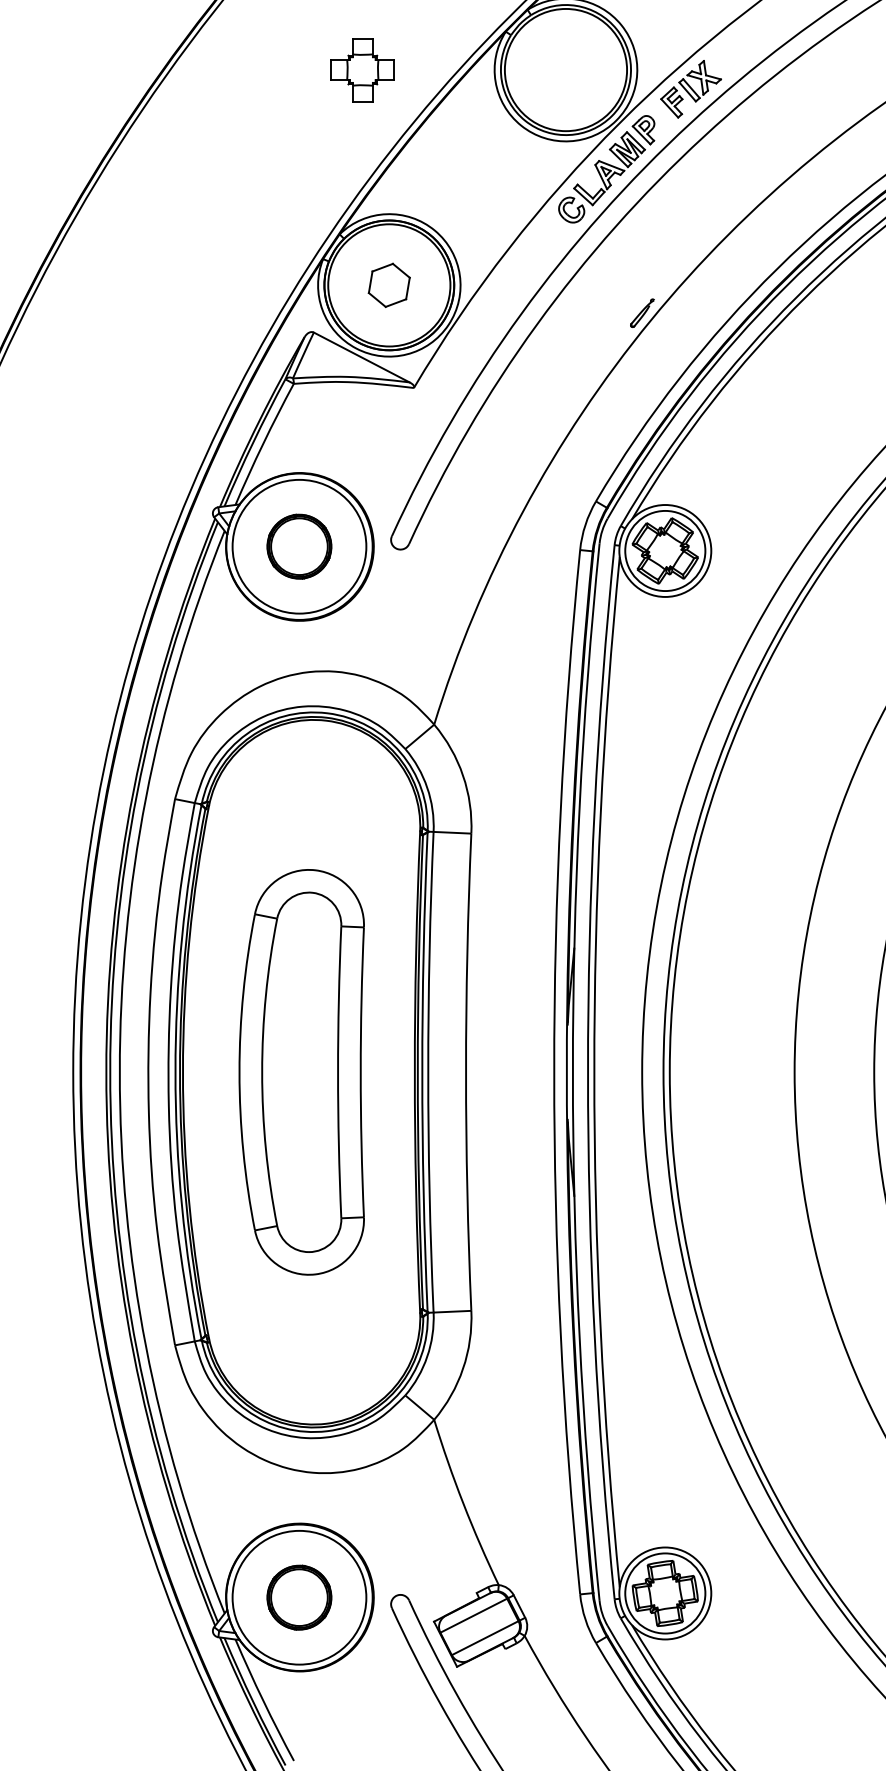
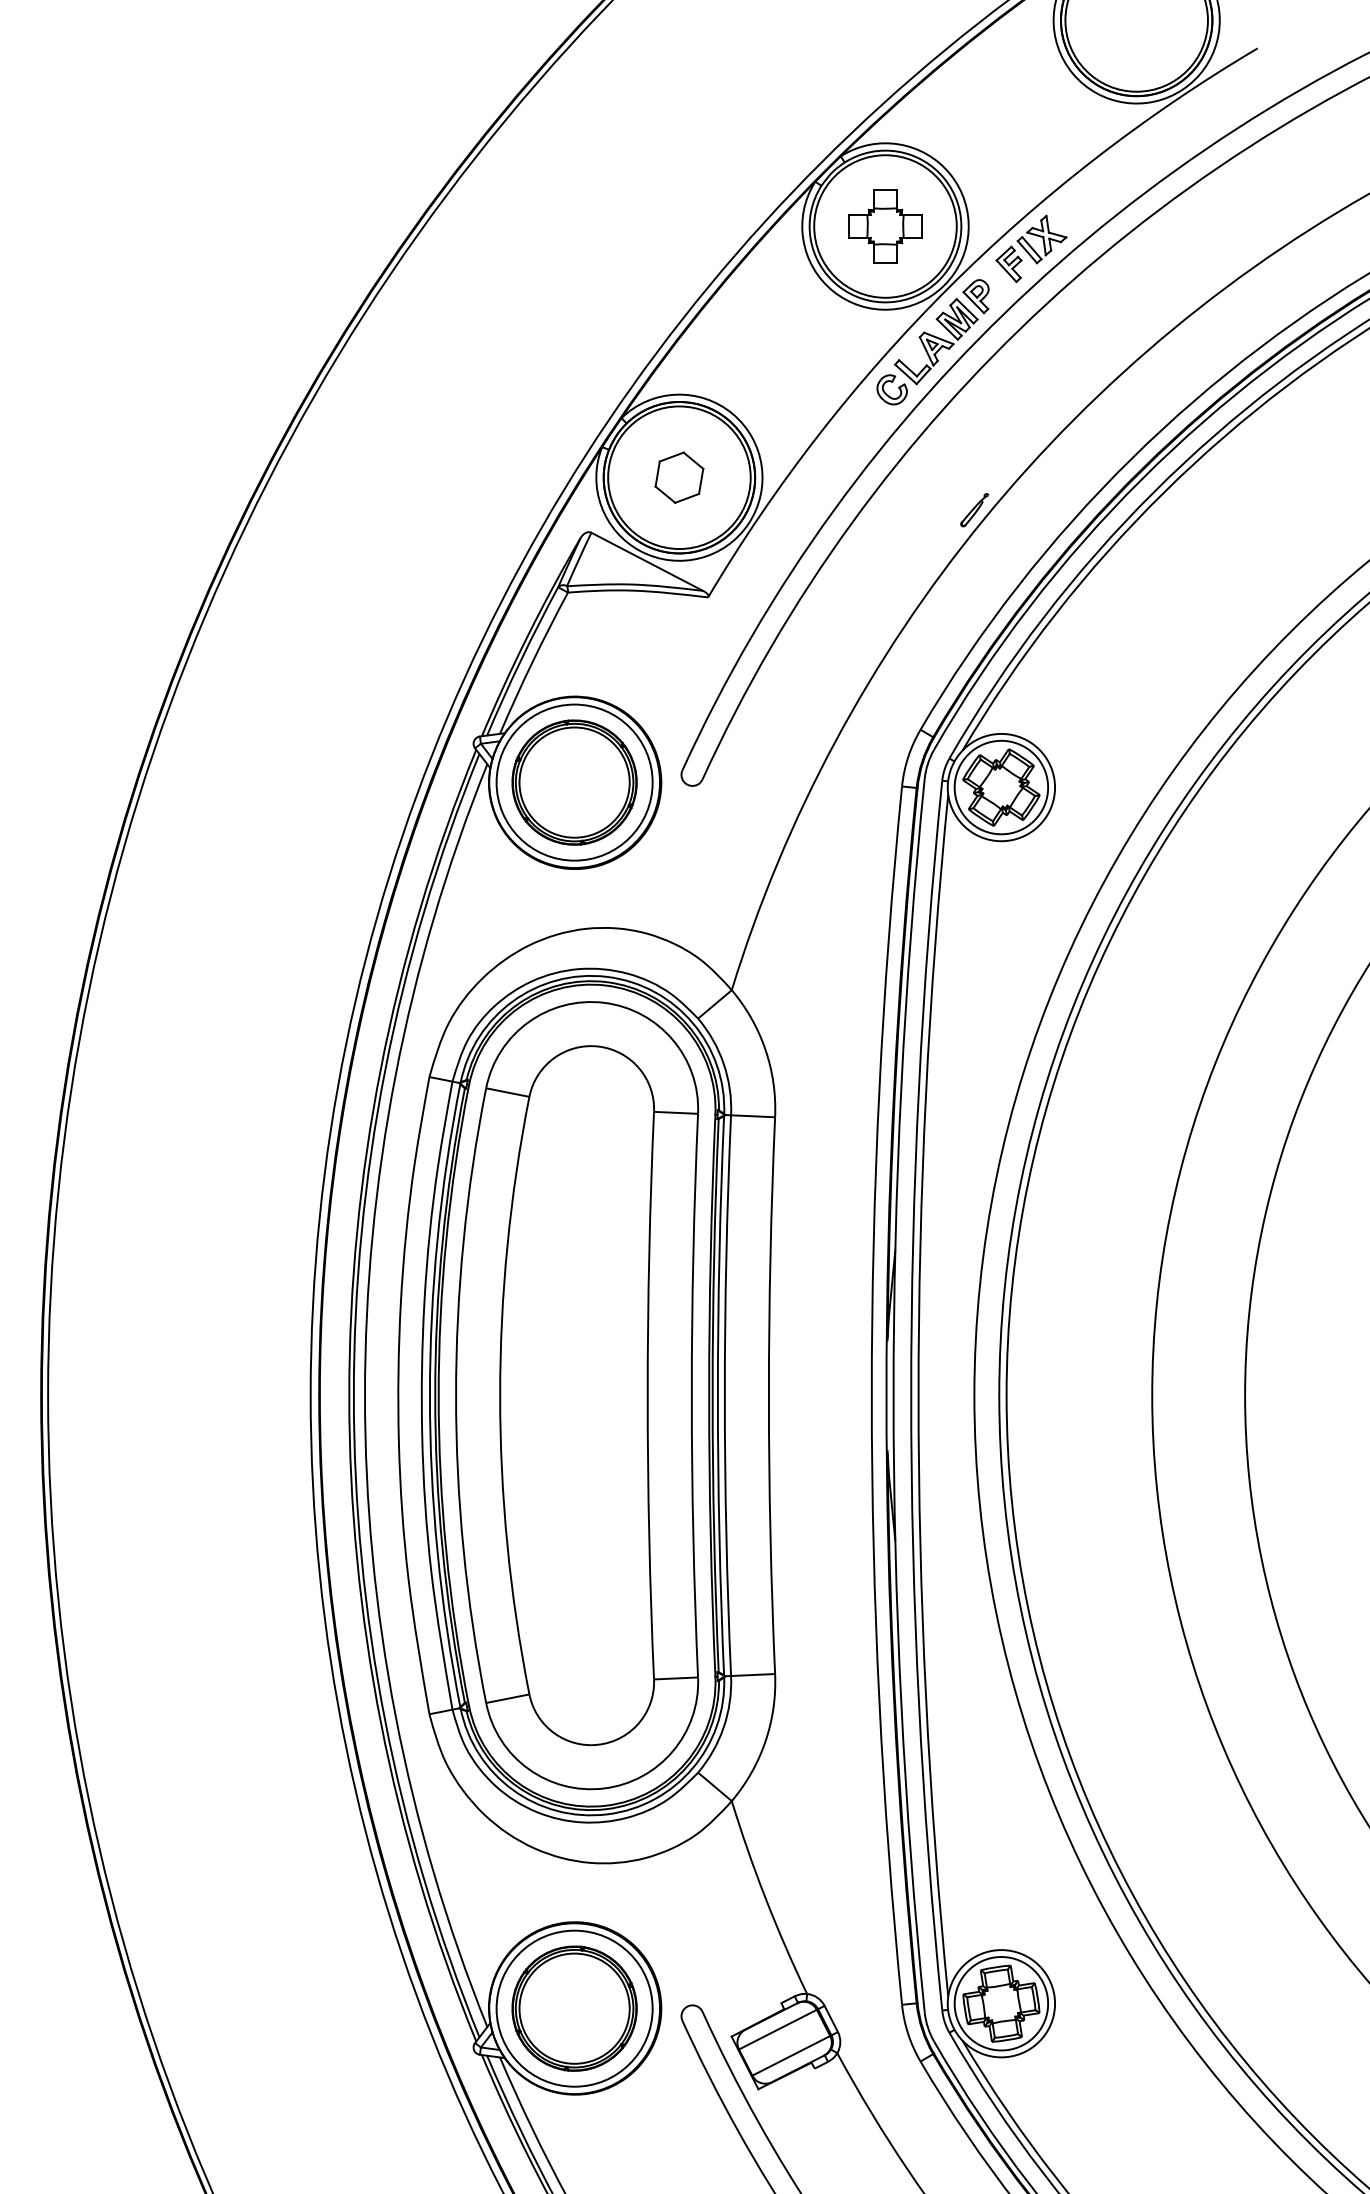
part: (362, 70) -> (885, 226), moved
part: (299, 546) -> (574, 782), size x1.67
part: (301, 1072) -> (577, 1395), size x1.67
part: (299, 1597) -> (574, 2008), size x1.67

